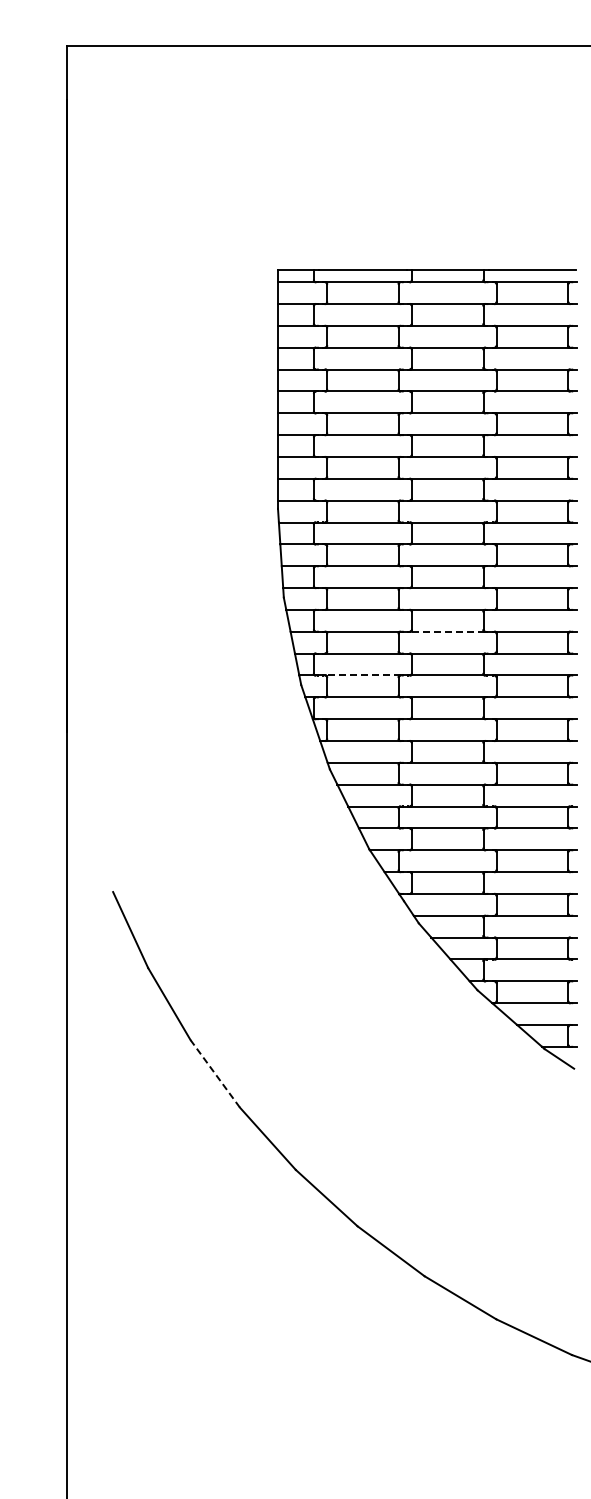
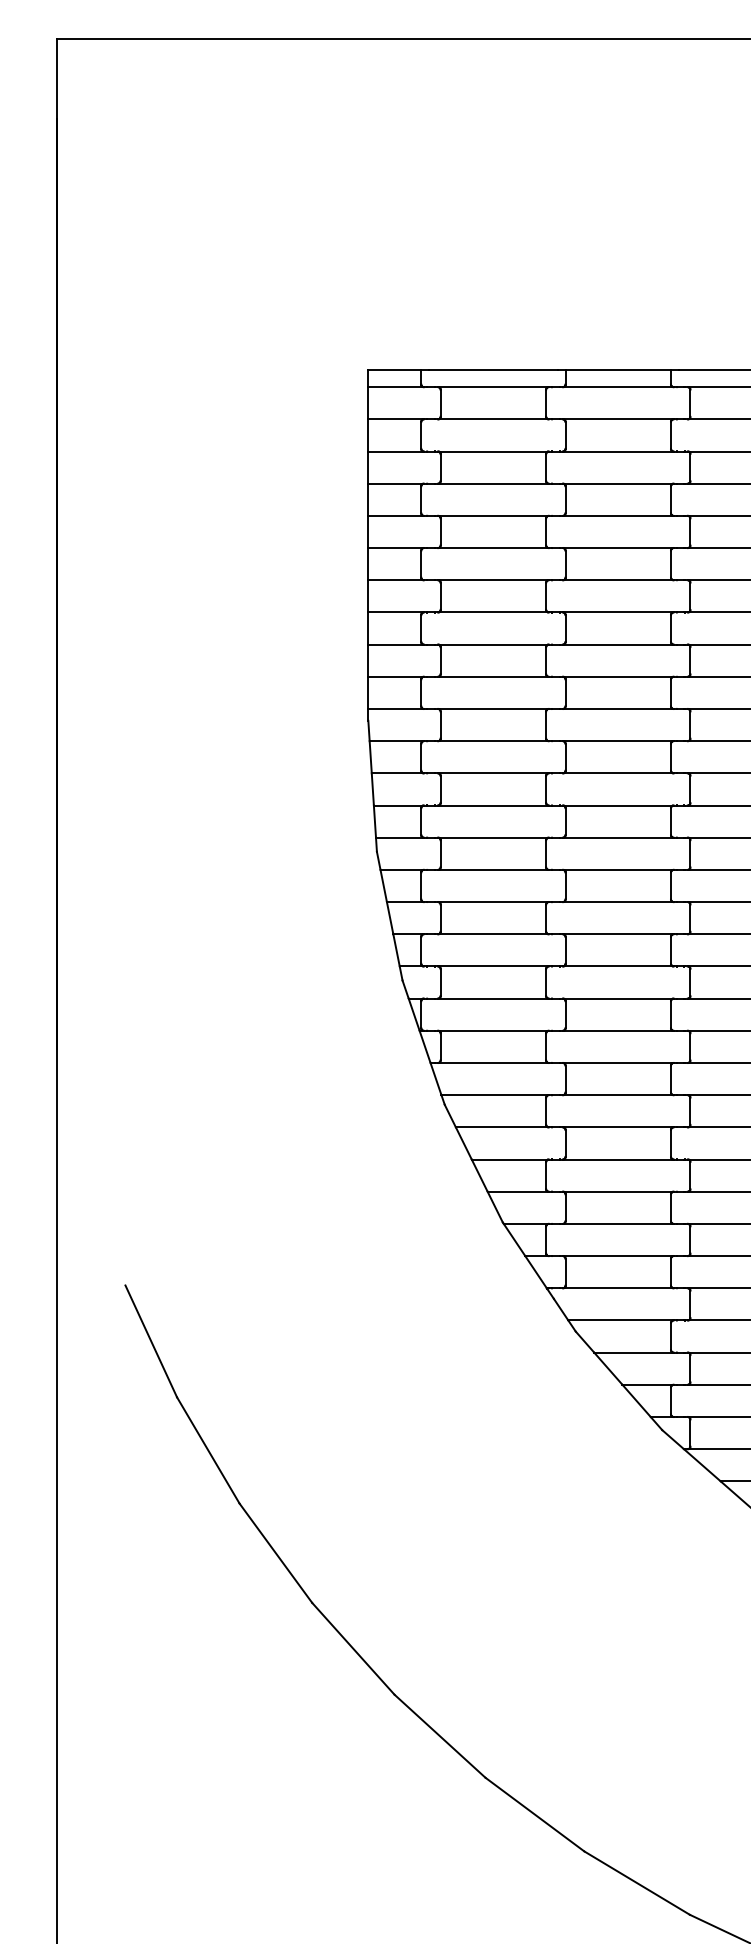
line: (447, 631) -> (617, 901), dashed -> solid
line: (362, 675) -> (492, 966), dashed -> solid
line: (215, 1073) -> (276, 1552), dashed -> solid

